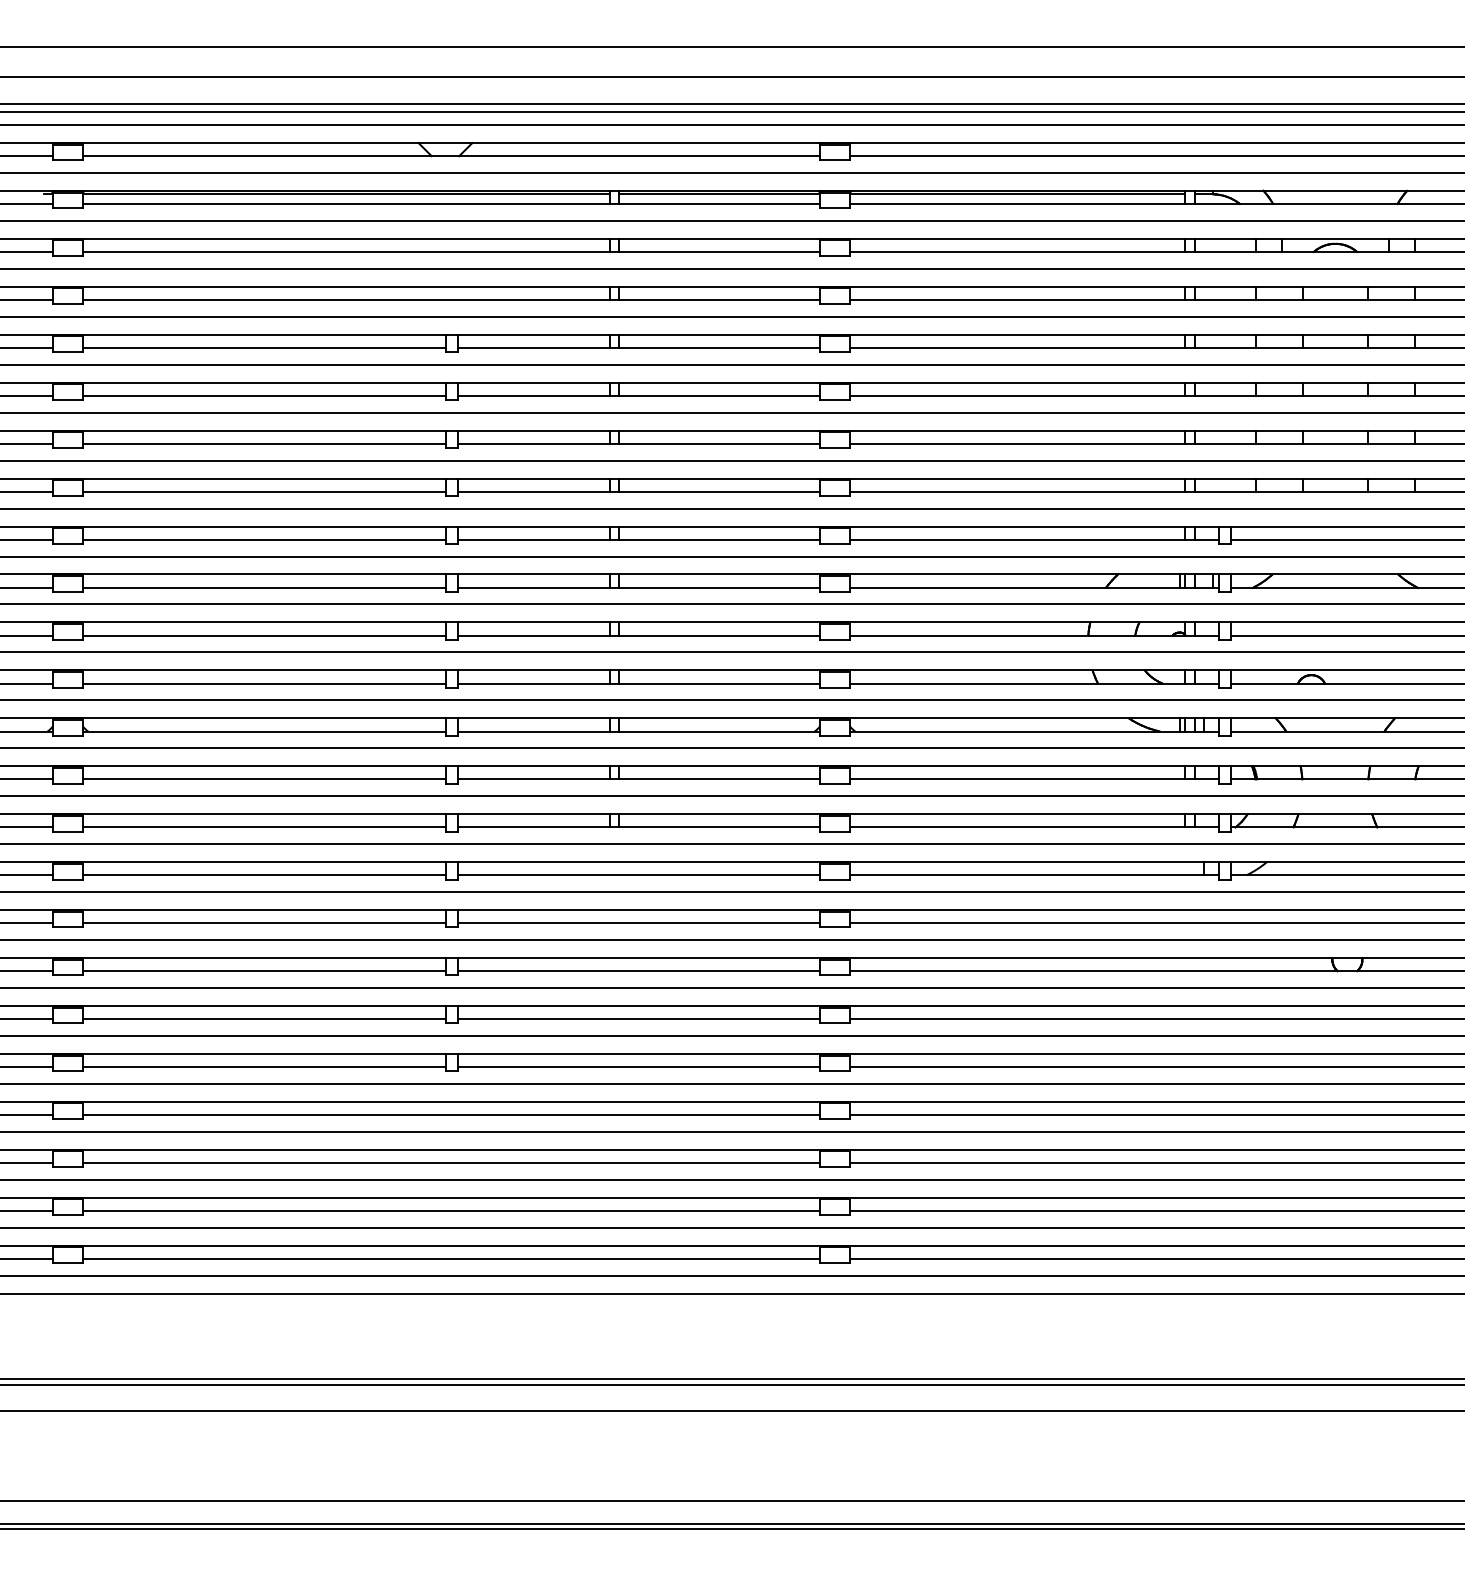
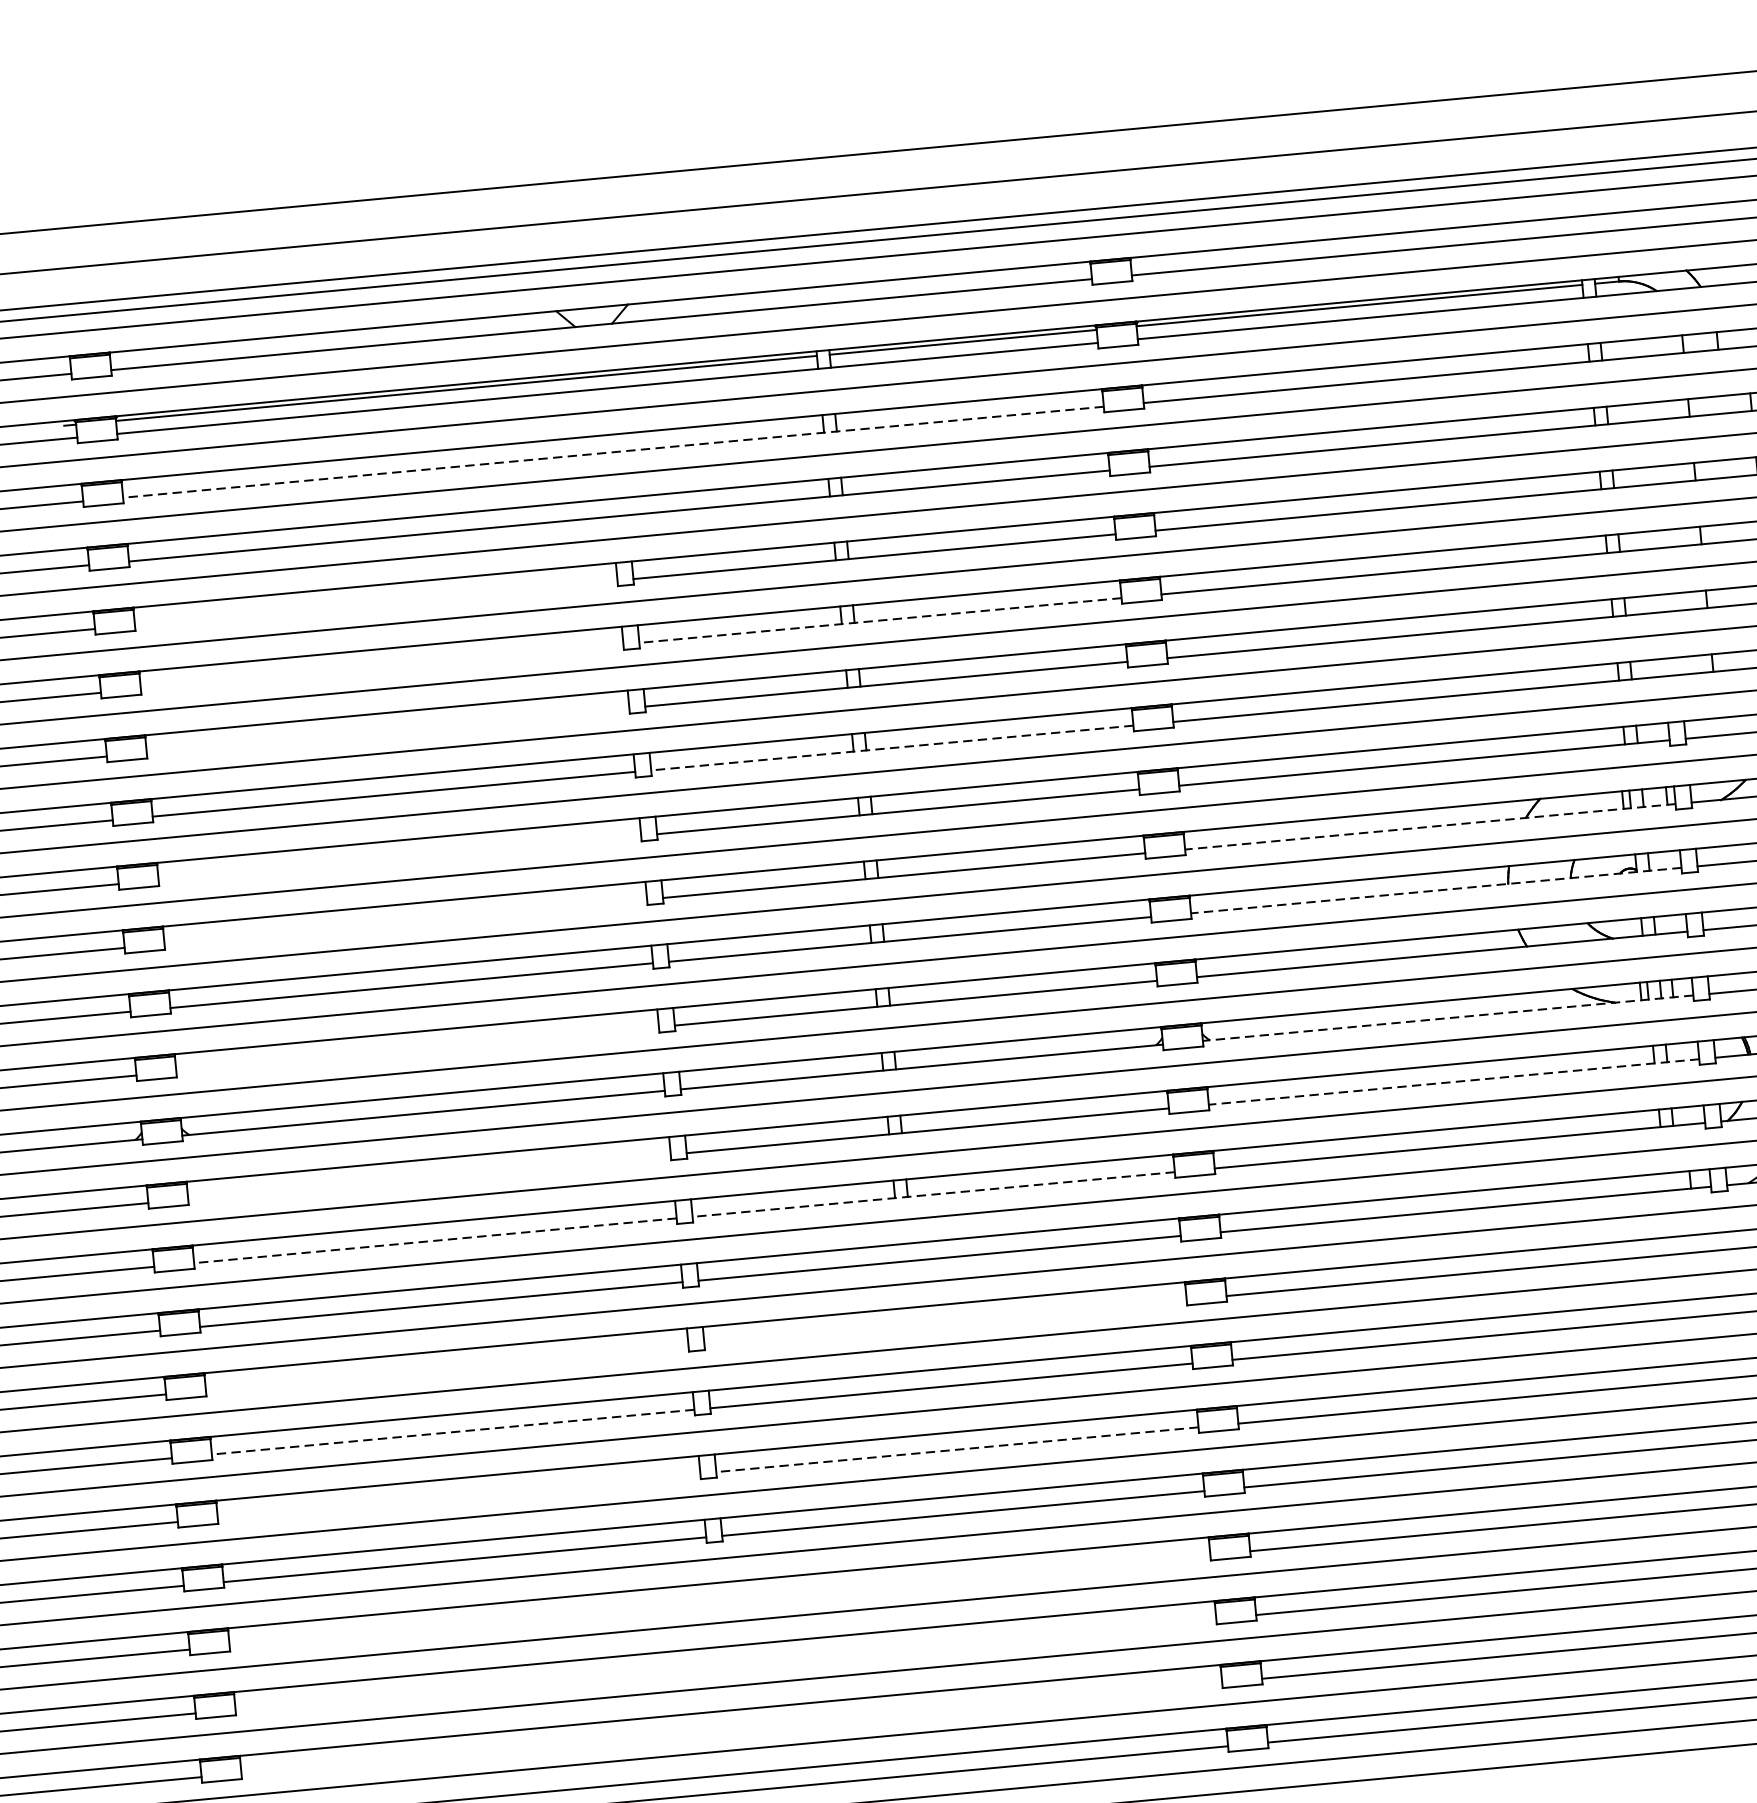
line: (451, 252) -> (613, 452), solid -> dashed
line: (263, 347) -> (375, 602), removed
line: (263, 395) -> (381, 666), removed
line: (638, 395) -> (880, 619), solid -> dashed
line: (263, 443) -> (387, 730), removed
line: (638, 491) -> (891, 747), solid -> dashed
line: (263, 539) -> (398, 857), removed
line: (263, 587) -> (404, 921), removed
line: (1033, 587) -> (1429, 826), solid -> dashed
line: (1033, 635) -> (1435, 890), solid -> dashed
line: (263, 683) -> (416, 1049), removed
line: (1033, 731) -> (1447, 1018), solid -> dashed
line: (263, 779) -> (428, 1177), removed
line: (1033, 779) -> (1453, 1082), solid -> dashed
line: (263, 827) -> (434, 1241), solid -> dashed
line: (638, 827) -> (933, 1194), solid -> dashed
line: (263, 923) -> (446, 1368), removed
line: (638, 923) -> (945, 1322), removed
line: (263, 971) -> (452, 1432), solid -> dashed
line: (263, 1019) -> (458, 1496), removed
line: (638, 1019) -> (957, 1450), solid -> dashed
line: (451, 1115) -> (720, 1600), removed
line: (451, 1163) -> (726, 1664), removed
line: (451, 1210) -> (731, 1727), removed

